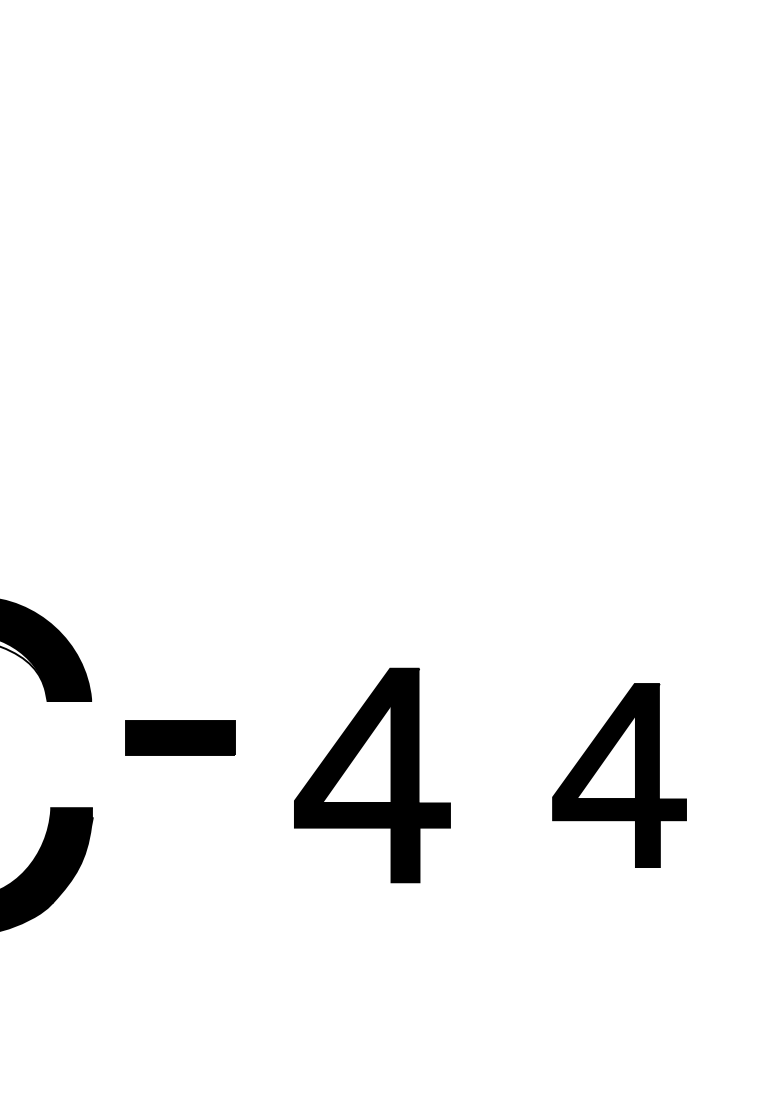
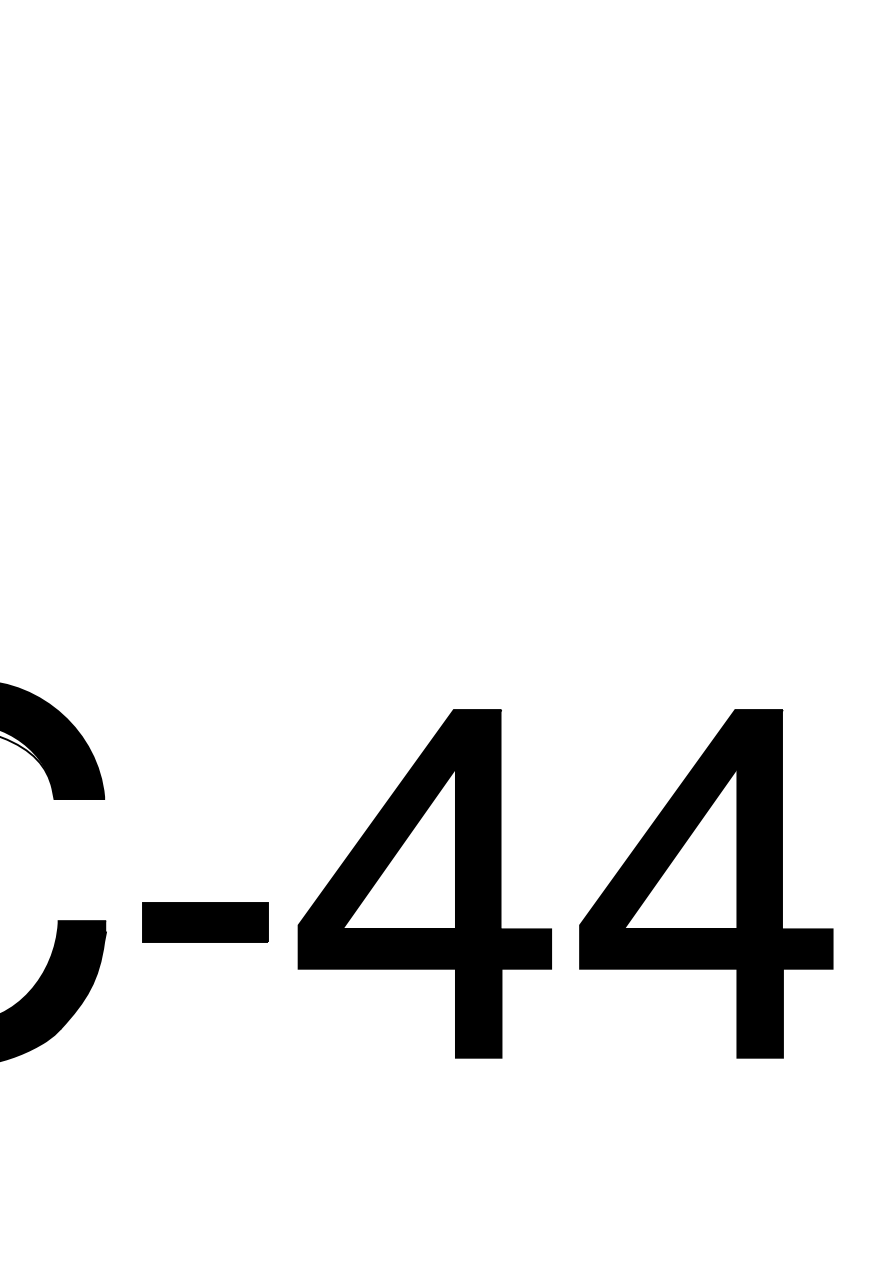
part: (180, 738) -> (205, 922), moved
part: (372, 775) -> (424, 883), size x1.43
part: (619, 775) -> (706, 883), size x1.67

